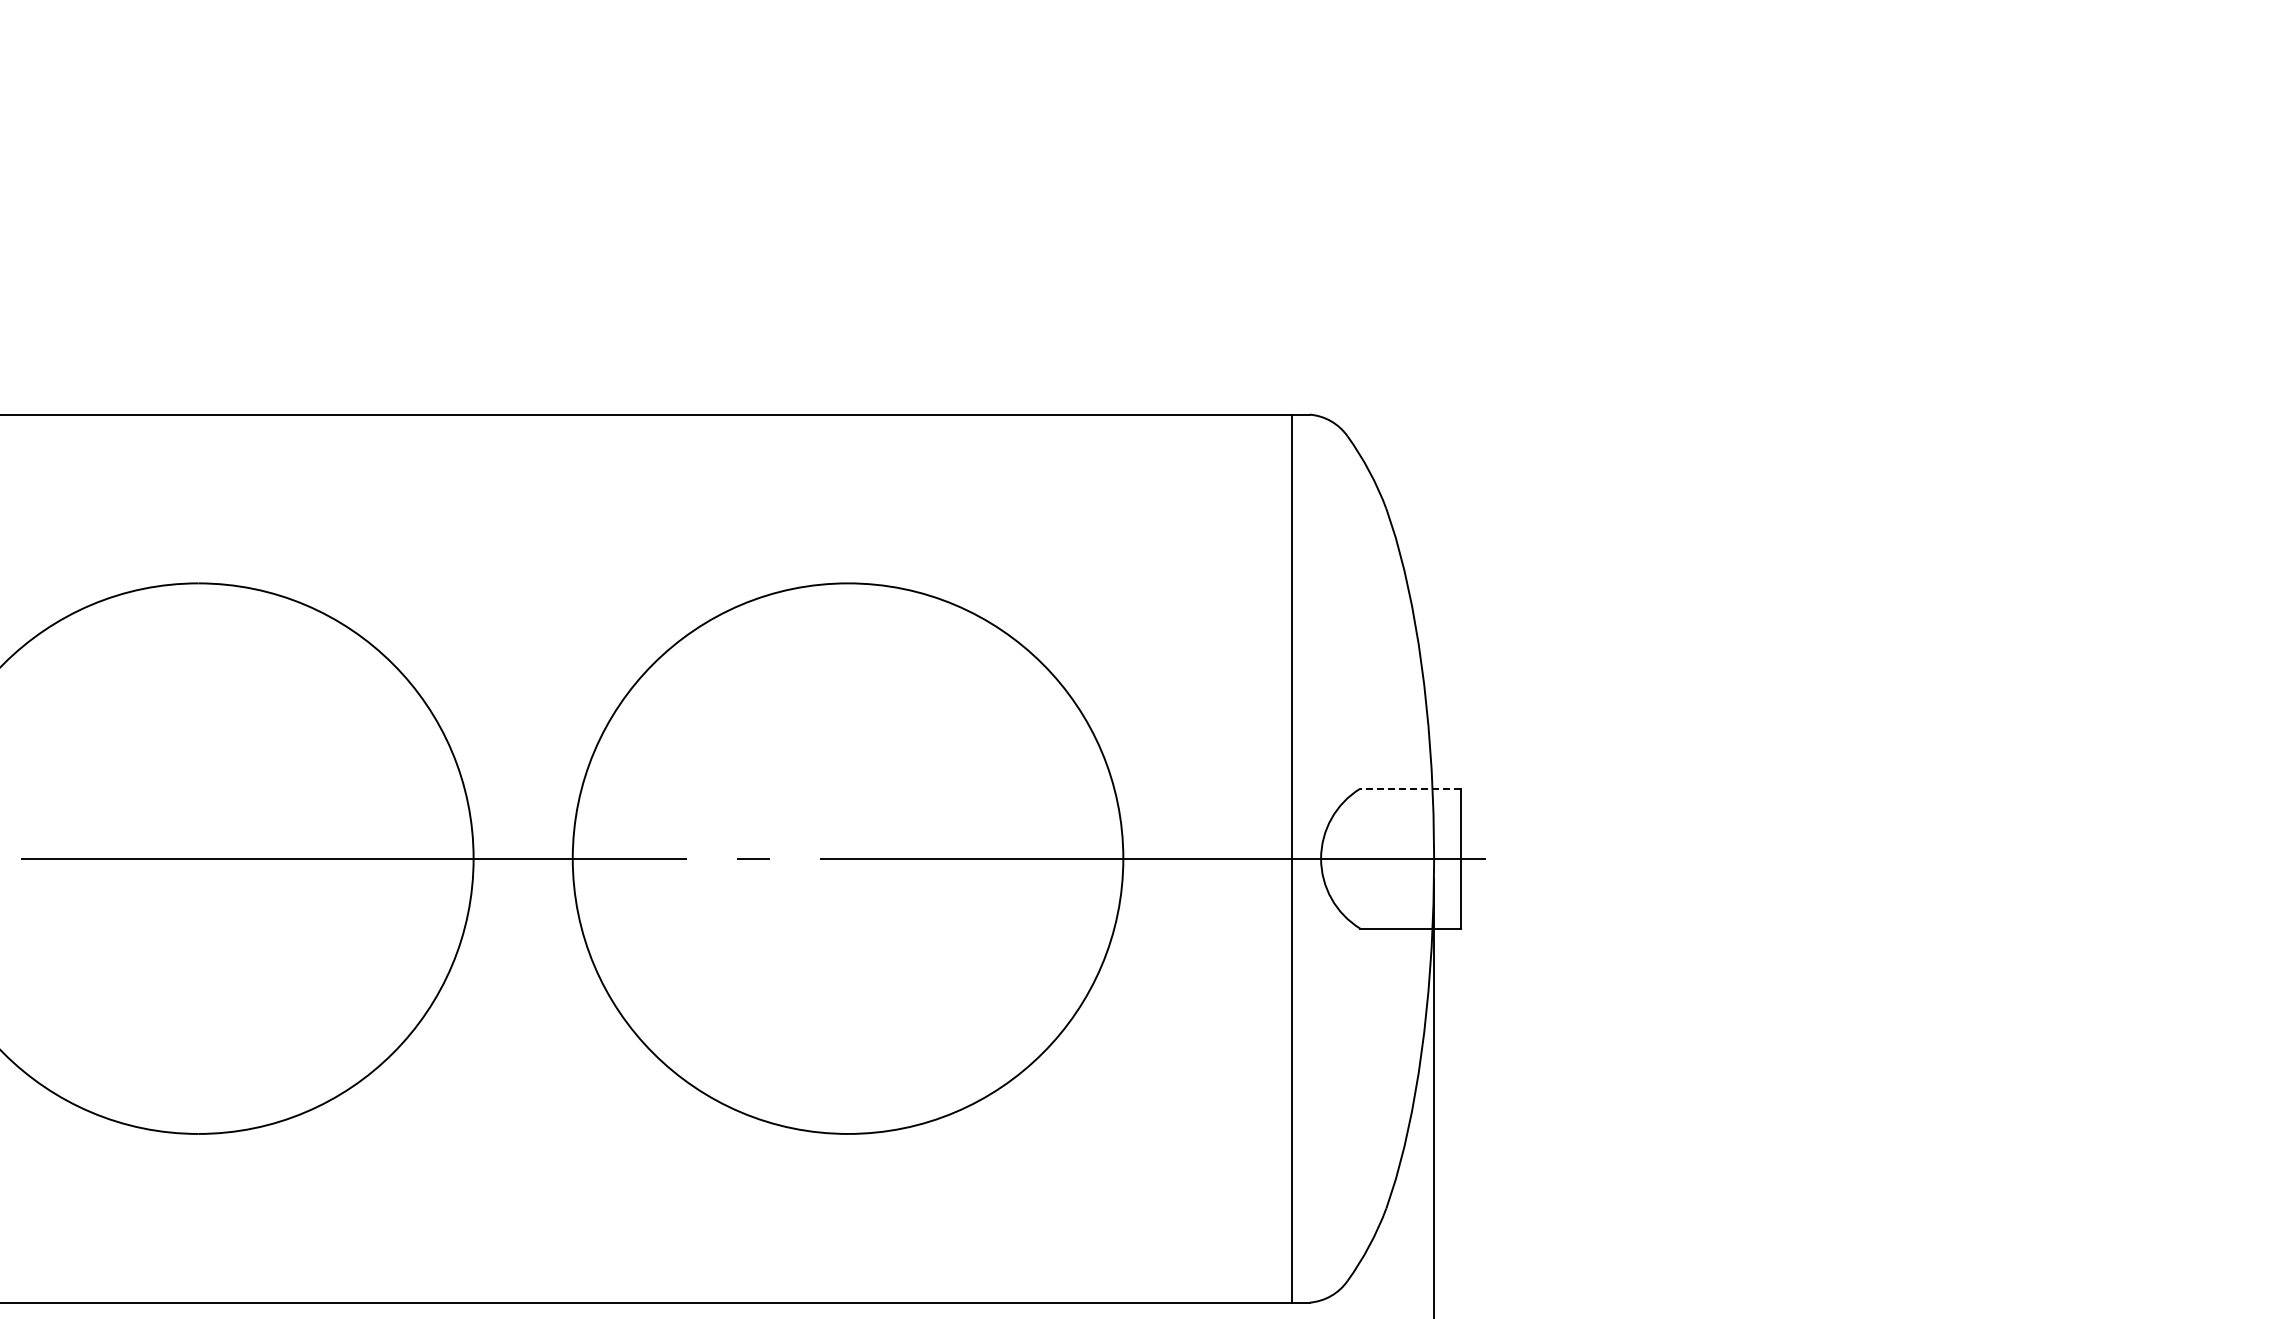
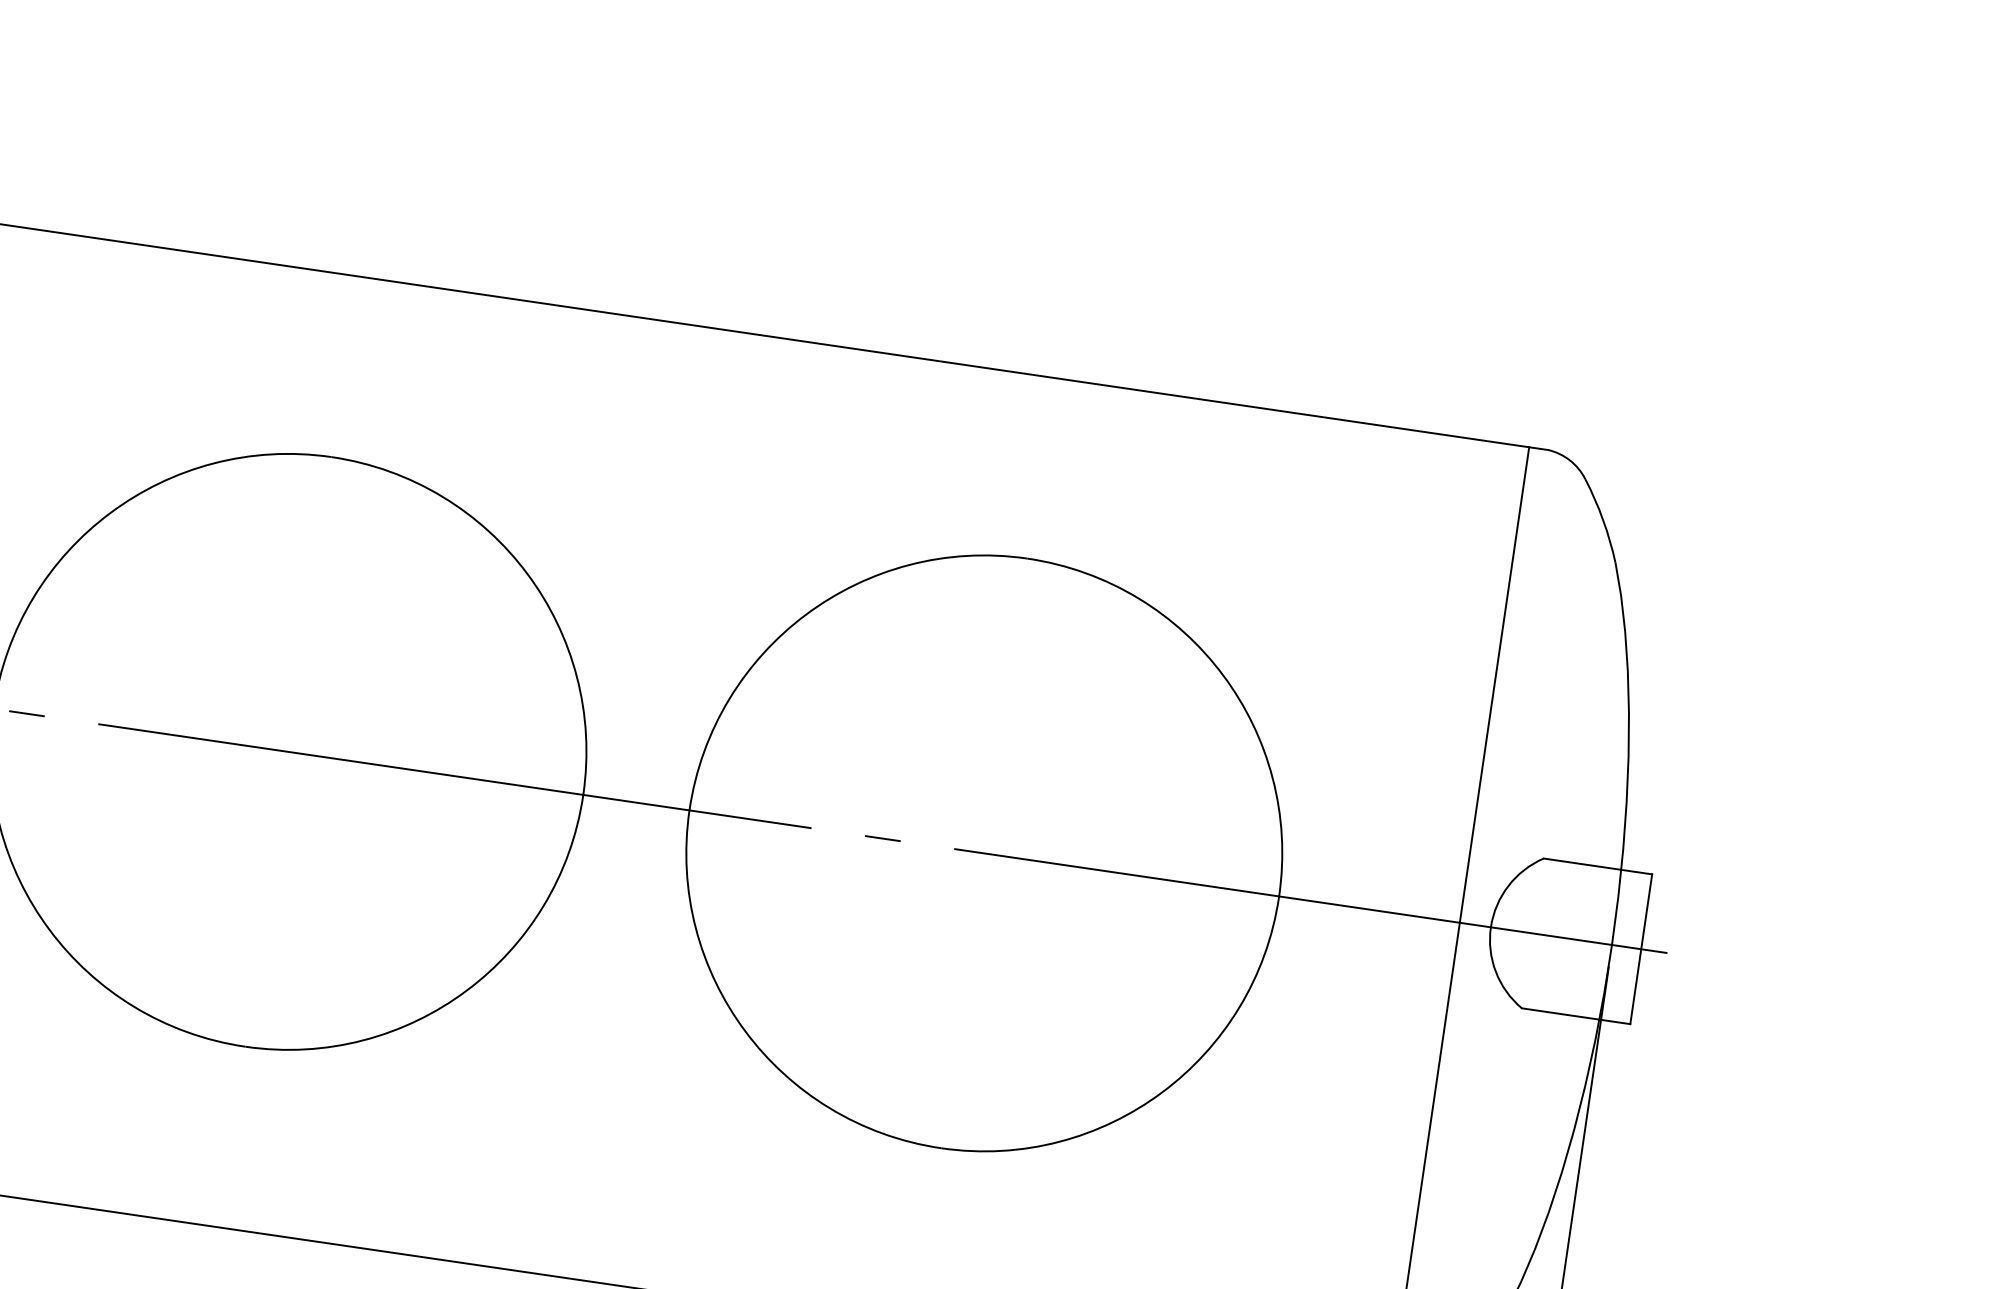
line: (1410, 788) -> (1597, 866), dashed -> solid

